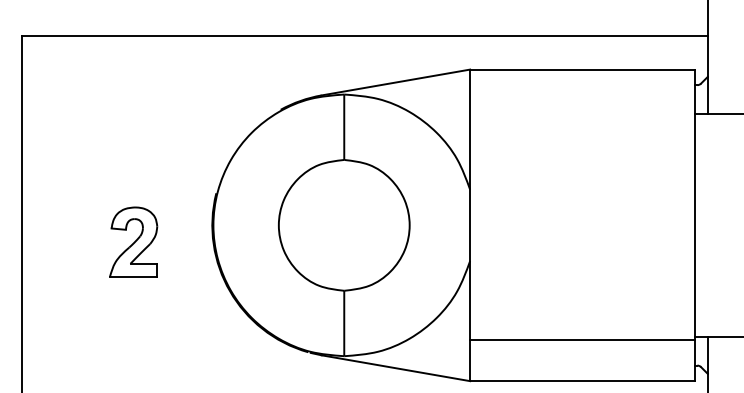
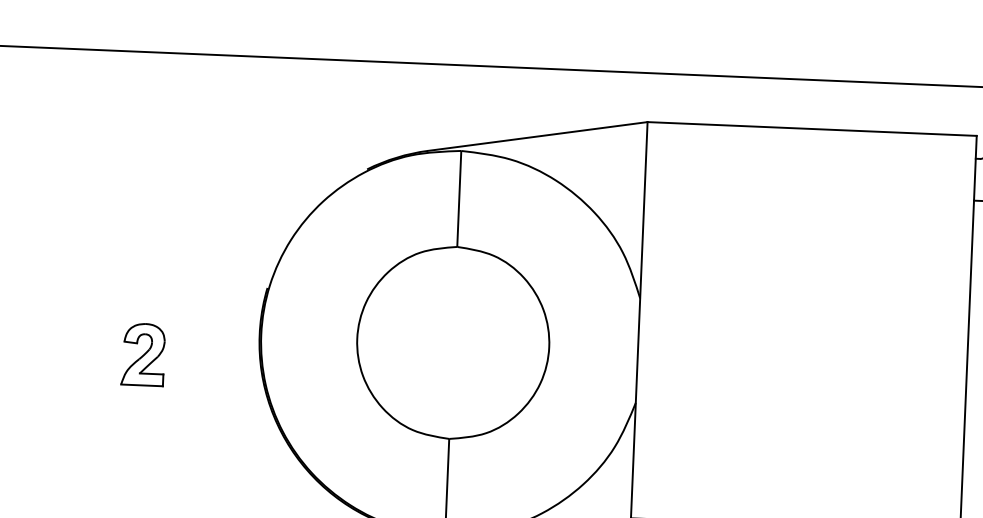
part: (133, 241) -> (143, 353), size x0.6

